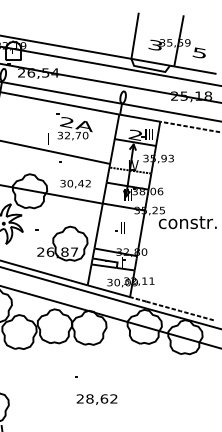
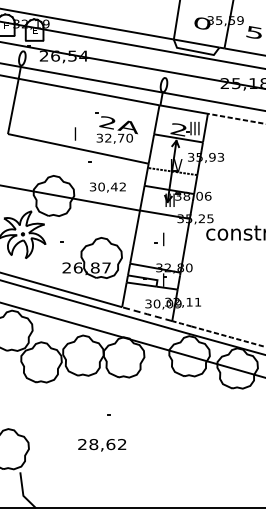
text: (155, 45) -> (202, 23), 3 -> 0
part: (74, 126) -> (116, 127), moved
text: (122, 228) -> (163, 239), II -> I
line: (109, 291) -> (147, 314), solid -> dashed
text: (97, 399) -> (102, 445), moved

